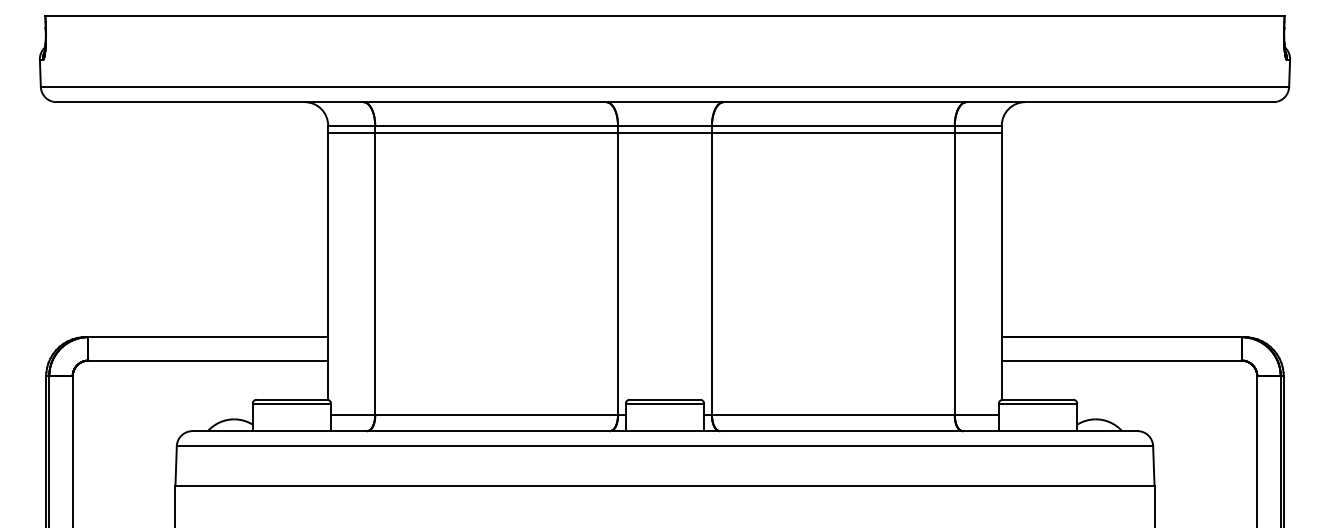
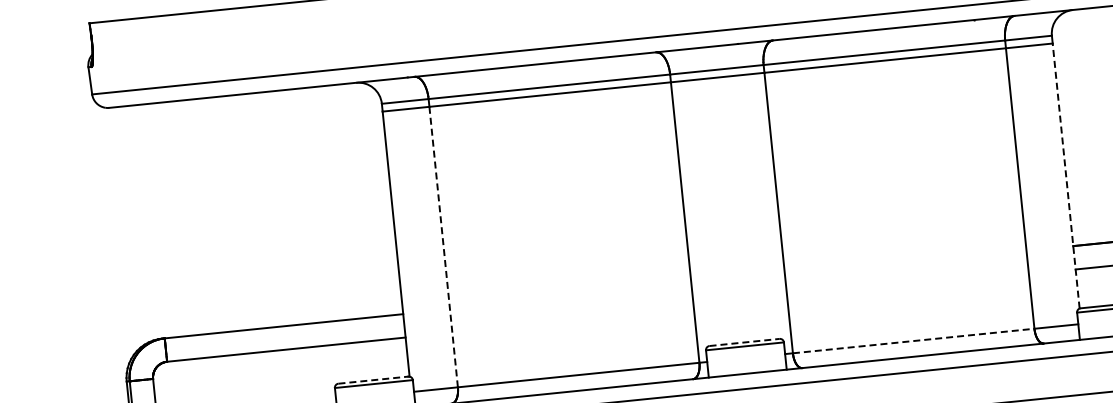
line: (1001, 266) -> (1065, 175), solid -> dashed
line: (375, 274) -> (443, 247), solid -> dashed
line: (292, 399) -> (374, 379), solid -> dashed
line: (665, 399) -> (745, 342), solid -> dashed
line: (833, 415) -> (913, 341), solid -> dashed

